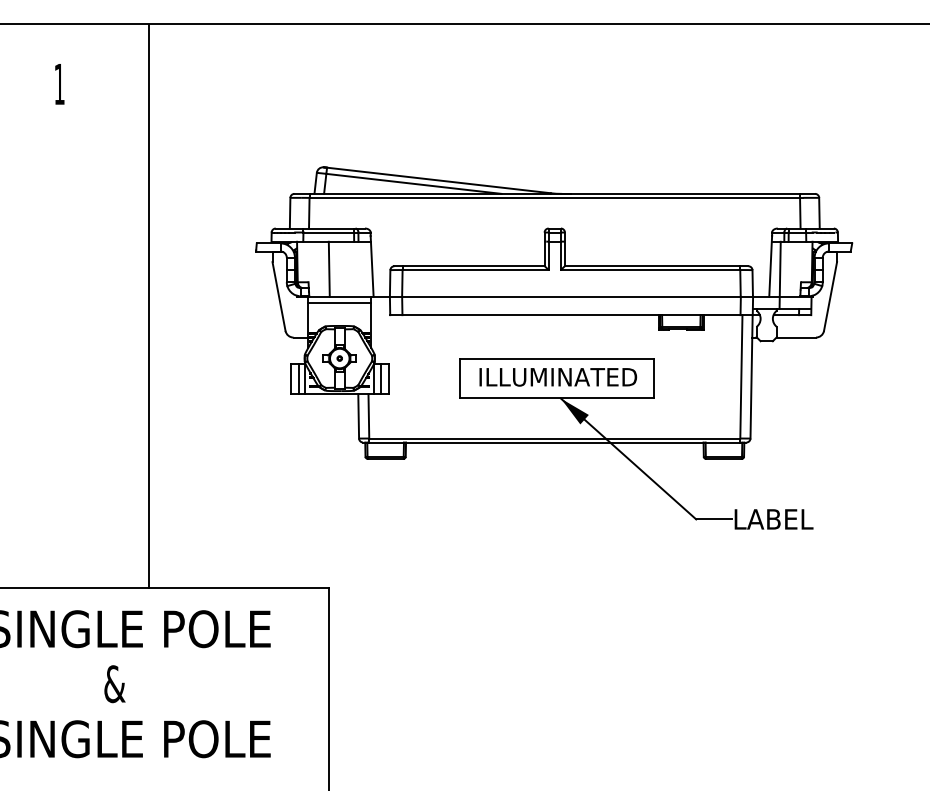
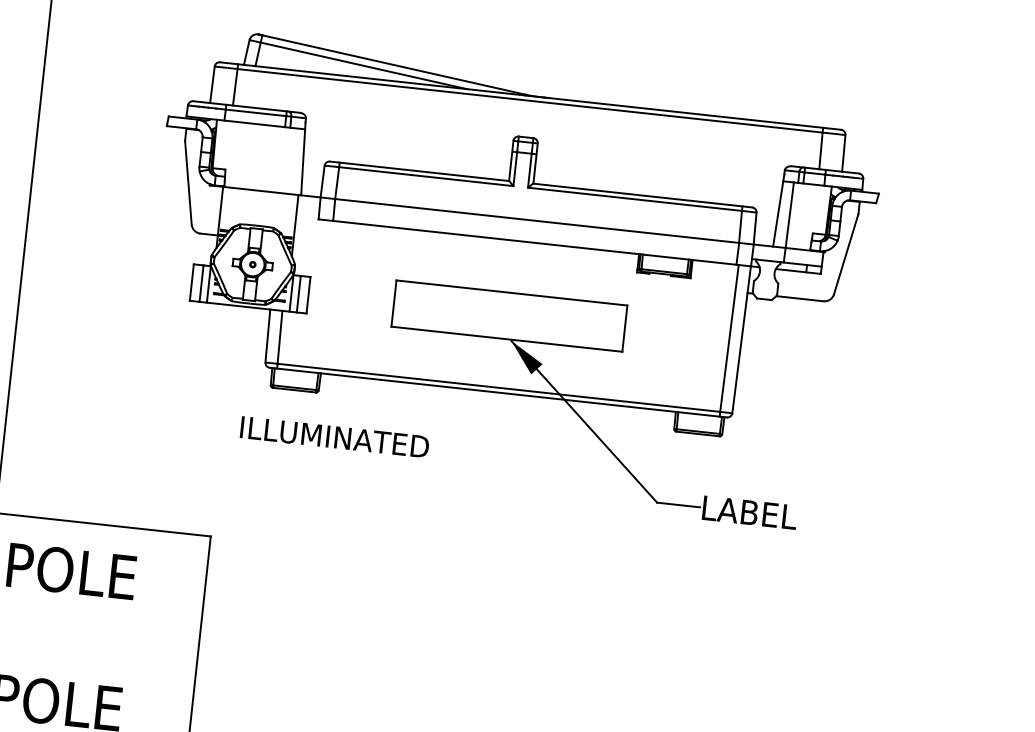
line: (328, 268) -> (251, 155), removed
line: (339, 302) -> (259, 197), removed
text: (558, 377) -> (335, 437), moved

